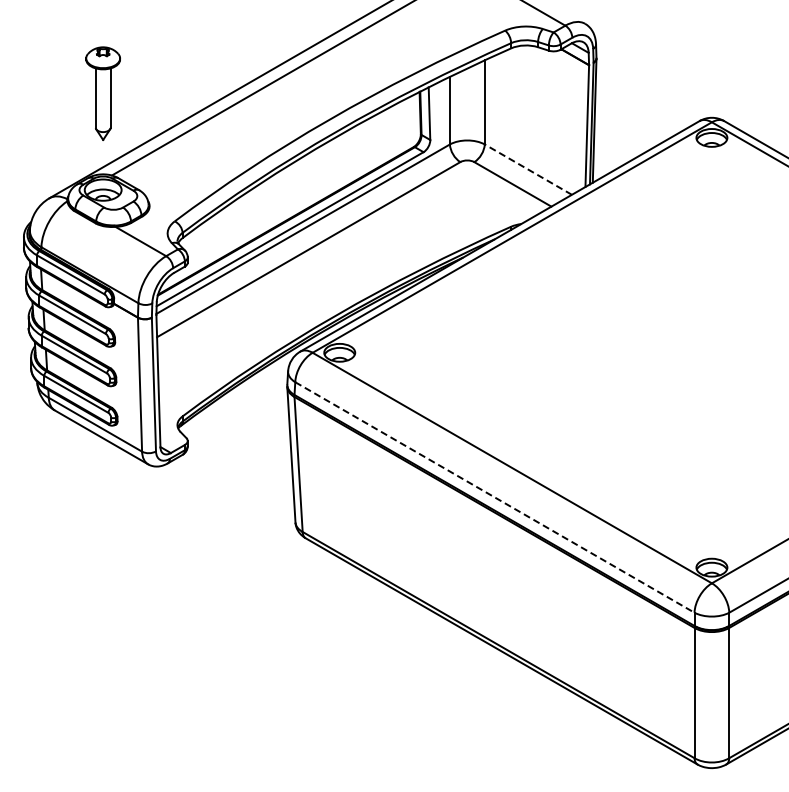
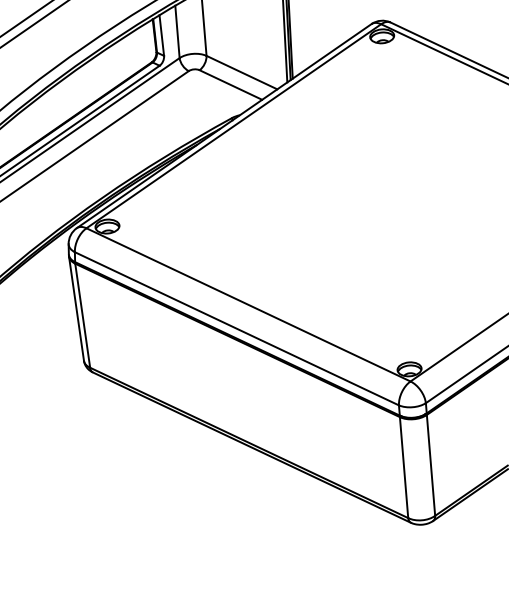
line: (527, 169) -> (241, 72), dashed -> solid
line: (494, 497) -> (236, 328), dashed -> solid

